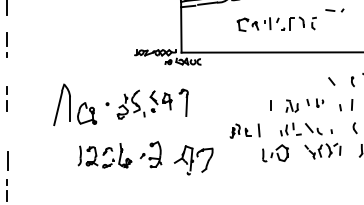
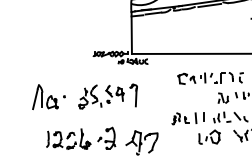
part: (276, 23) -> (210, 77), moved
part: (80, 104) -> (48, 96), size x0.71
line: (270, 105) -> (203, 117), moved

